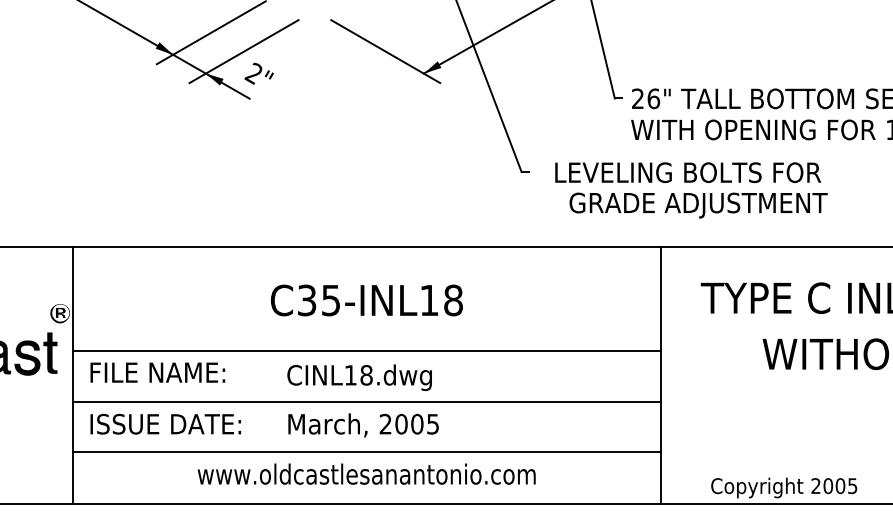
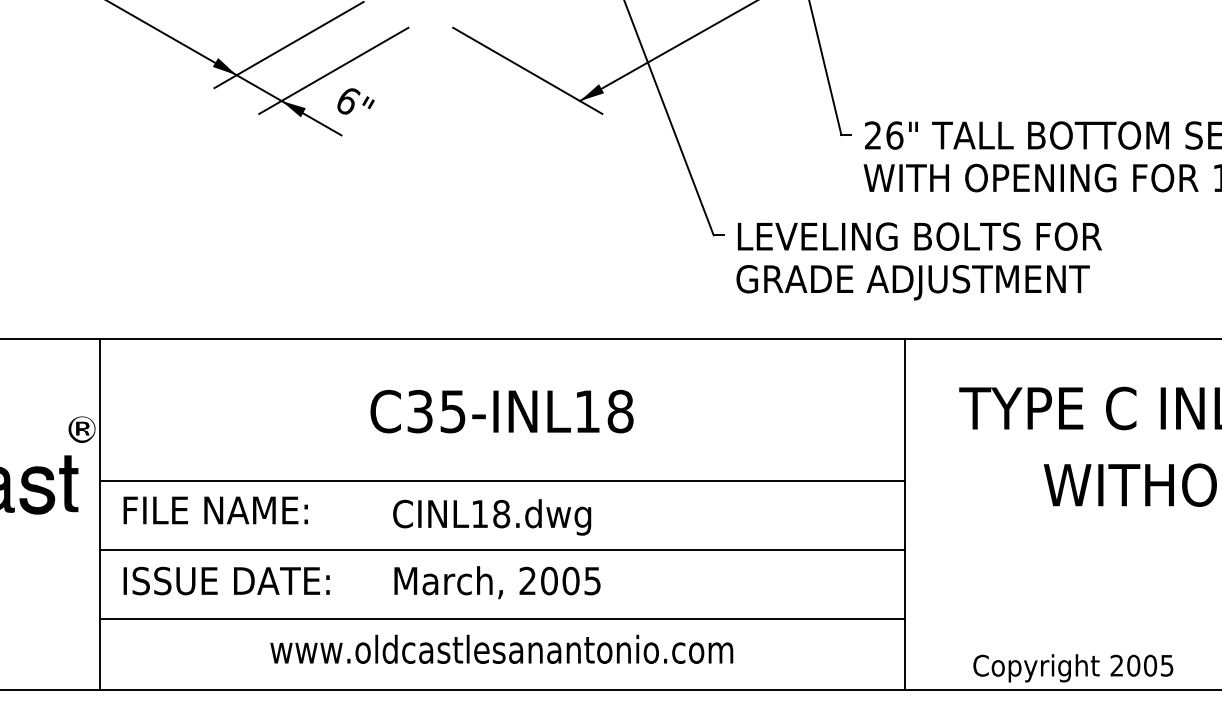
text: (254, 73) -> (347, 101), 2" -> 6"
text: (687, 172) -> (919, 236), moved
text: (698, 205) -> (912, 282), moved

